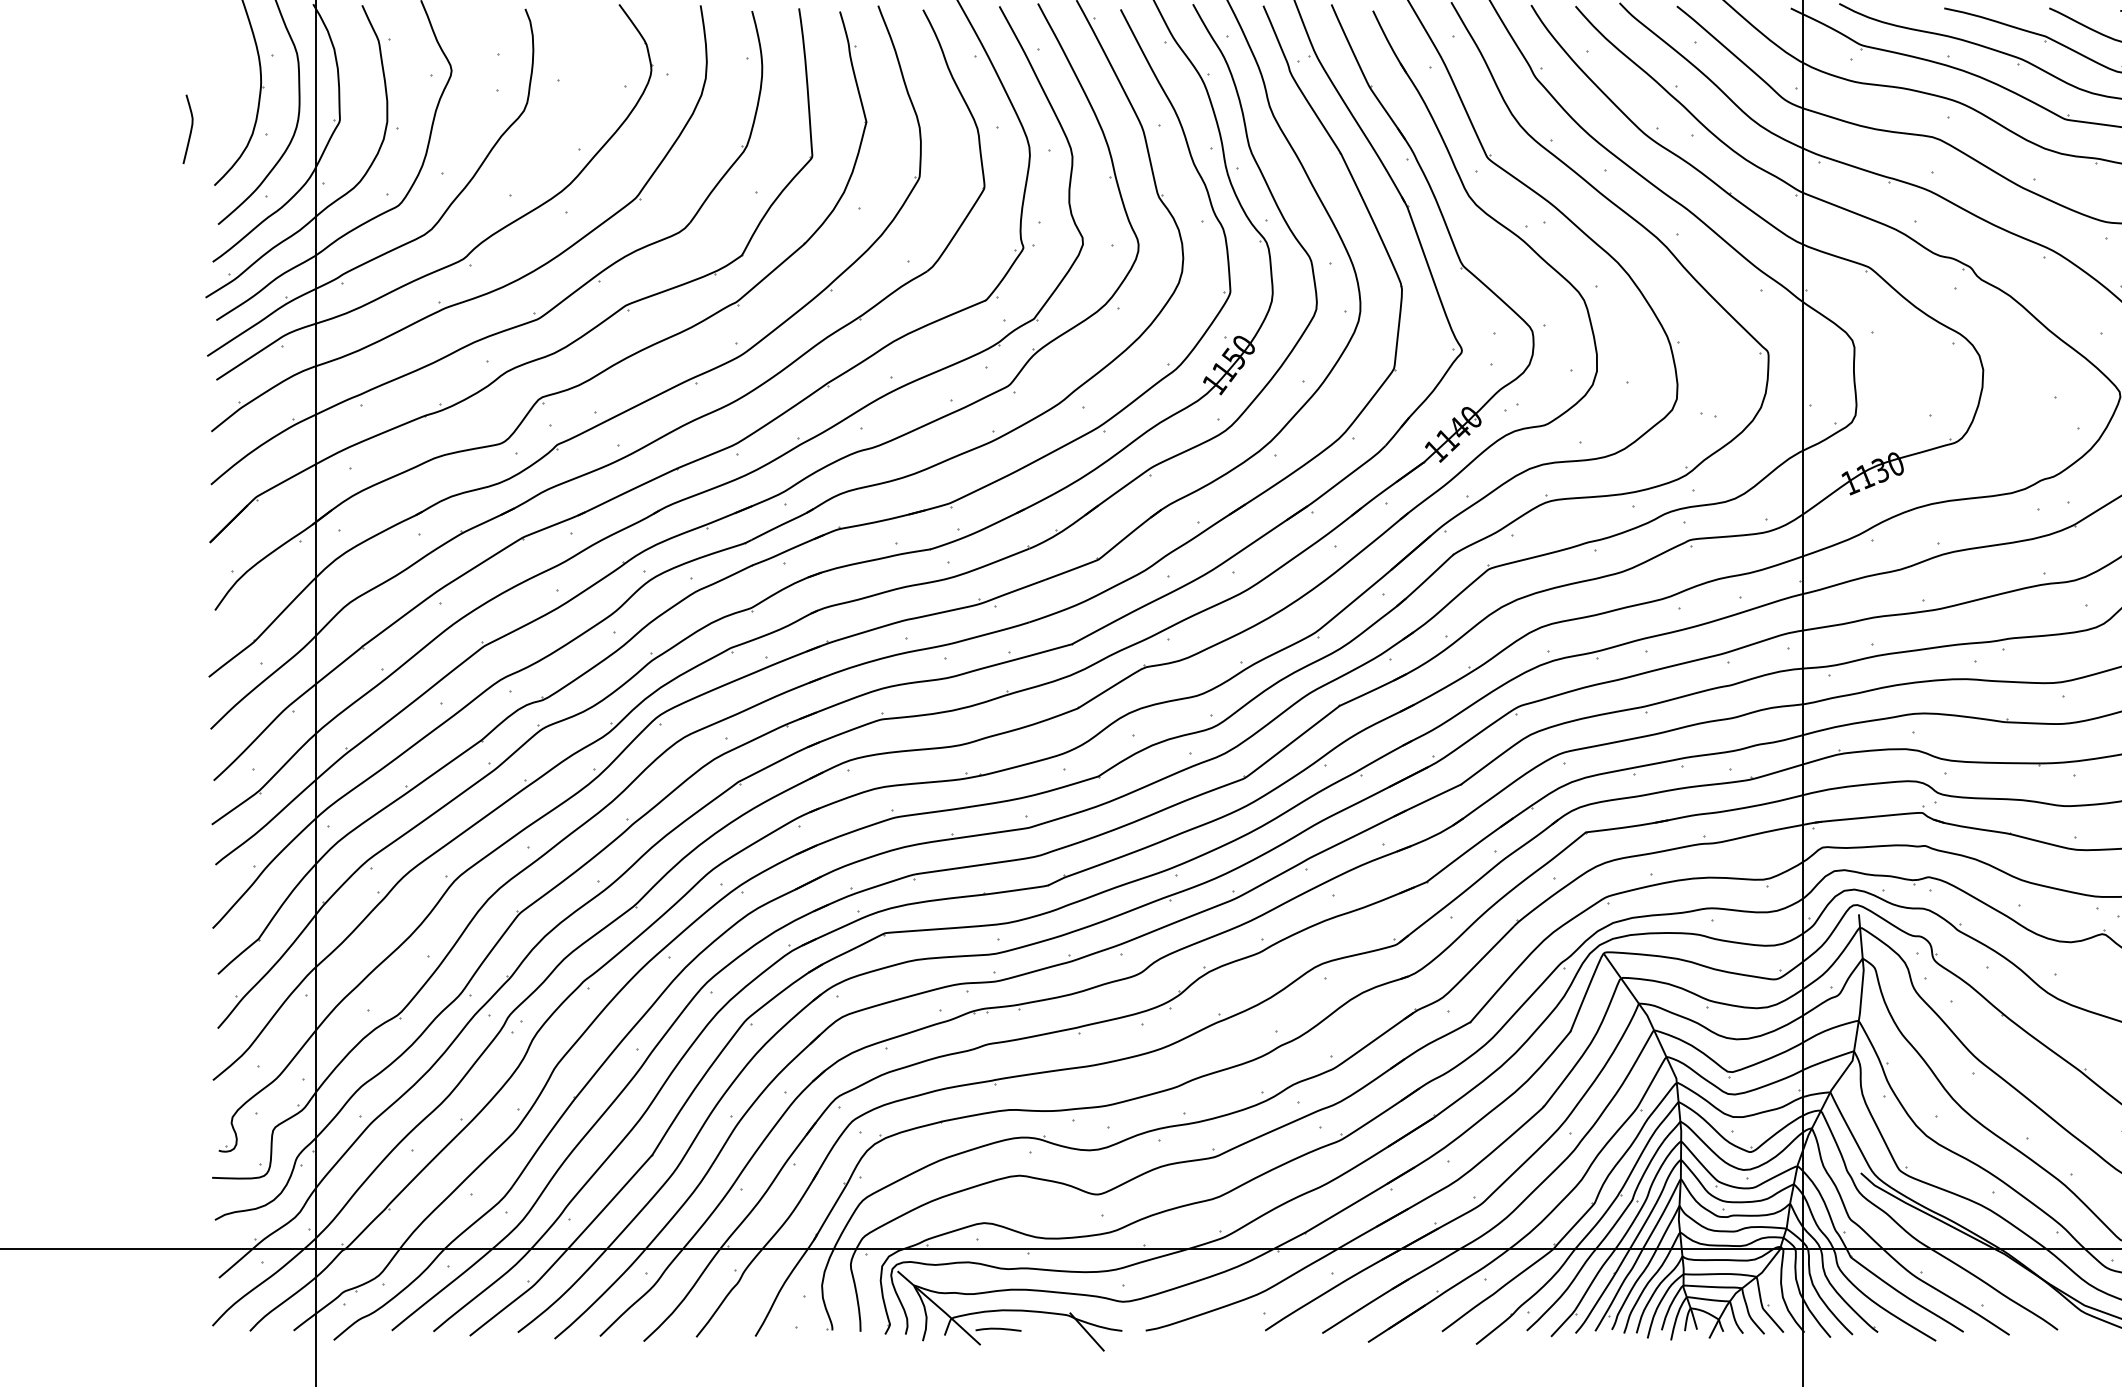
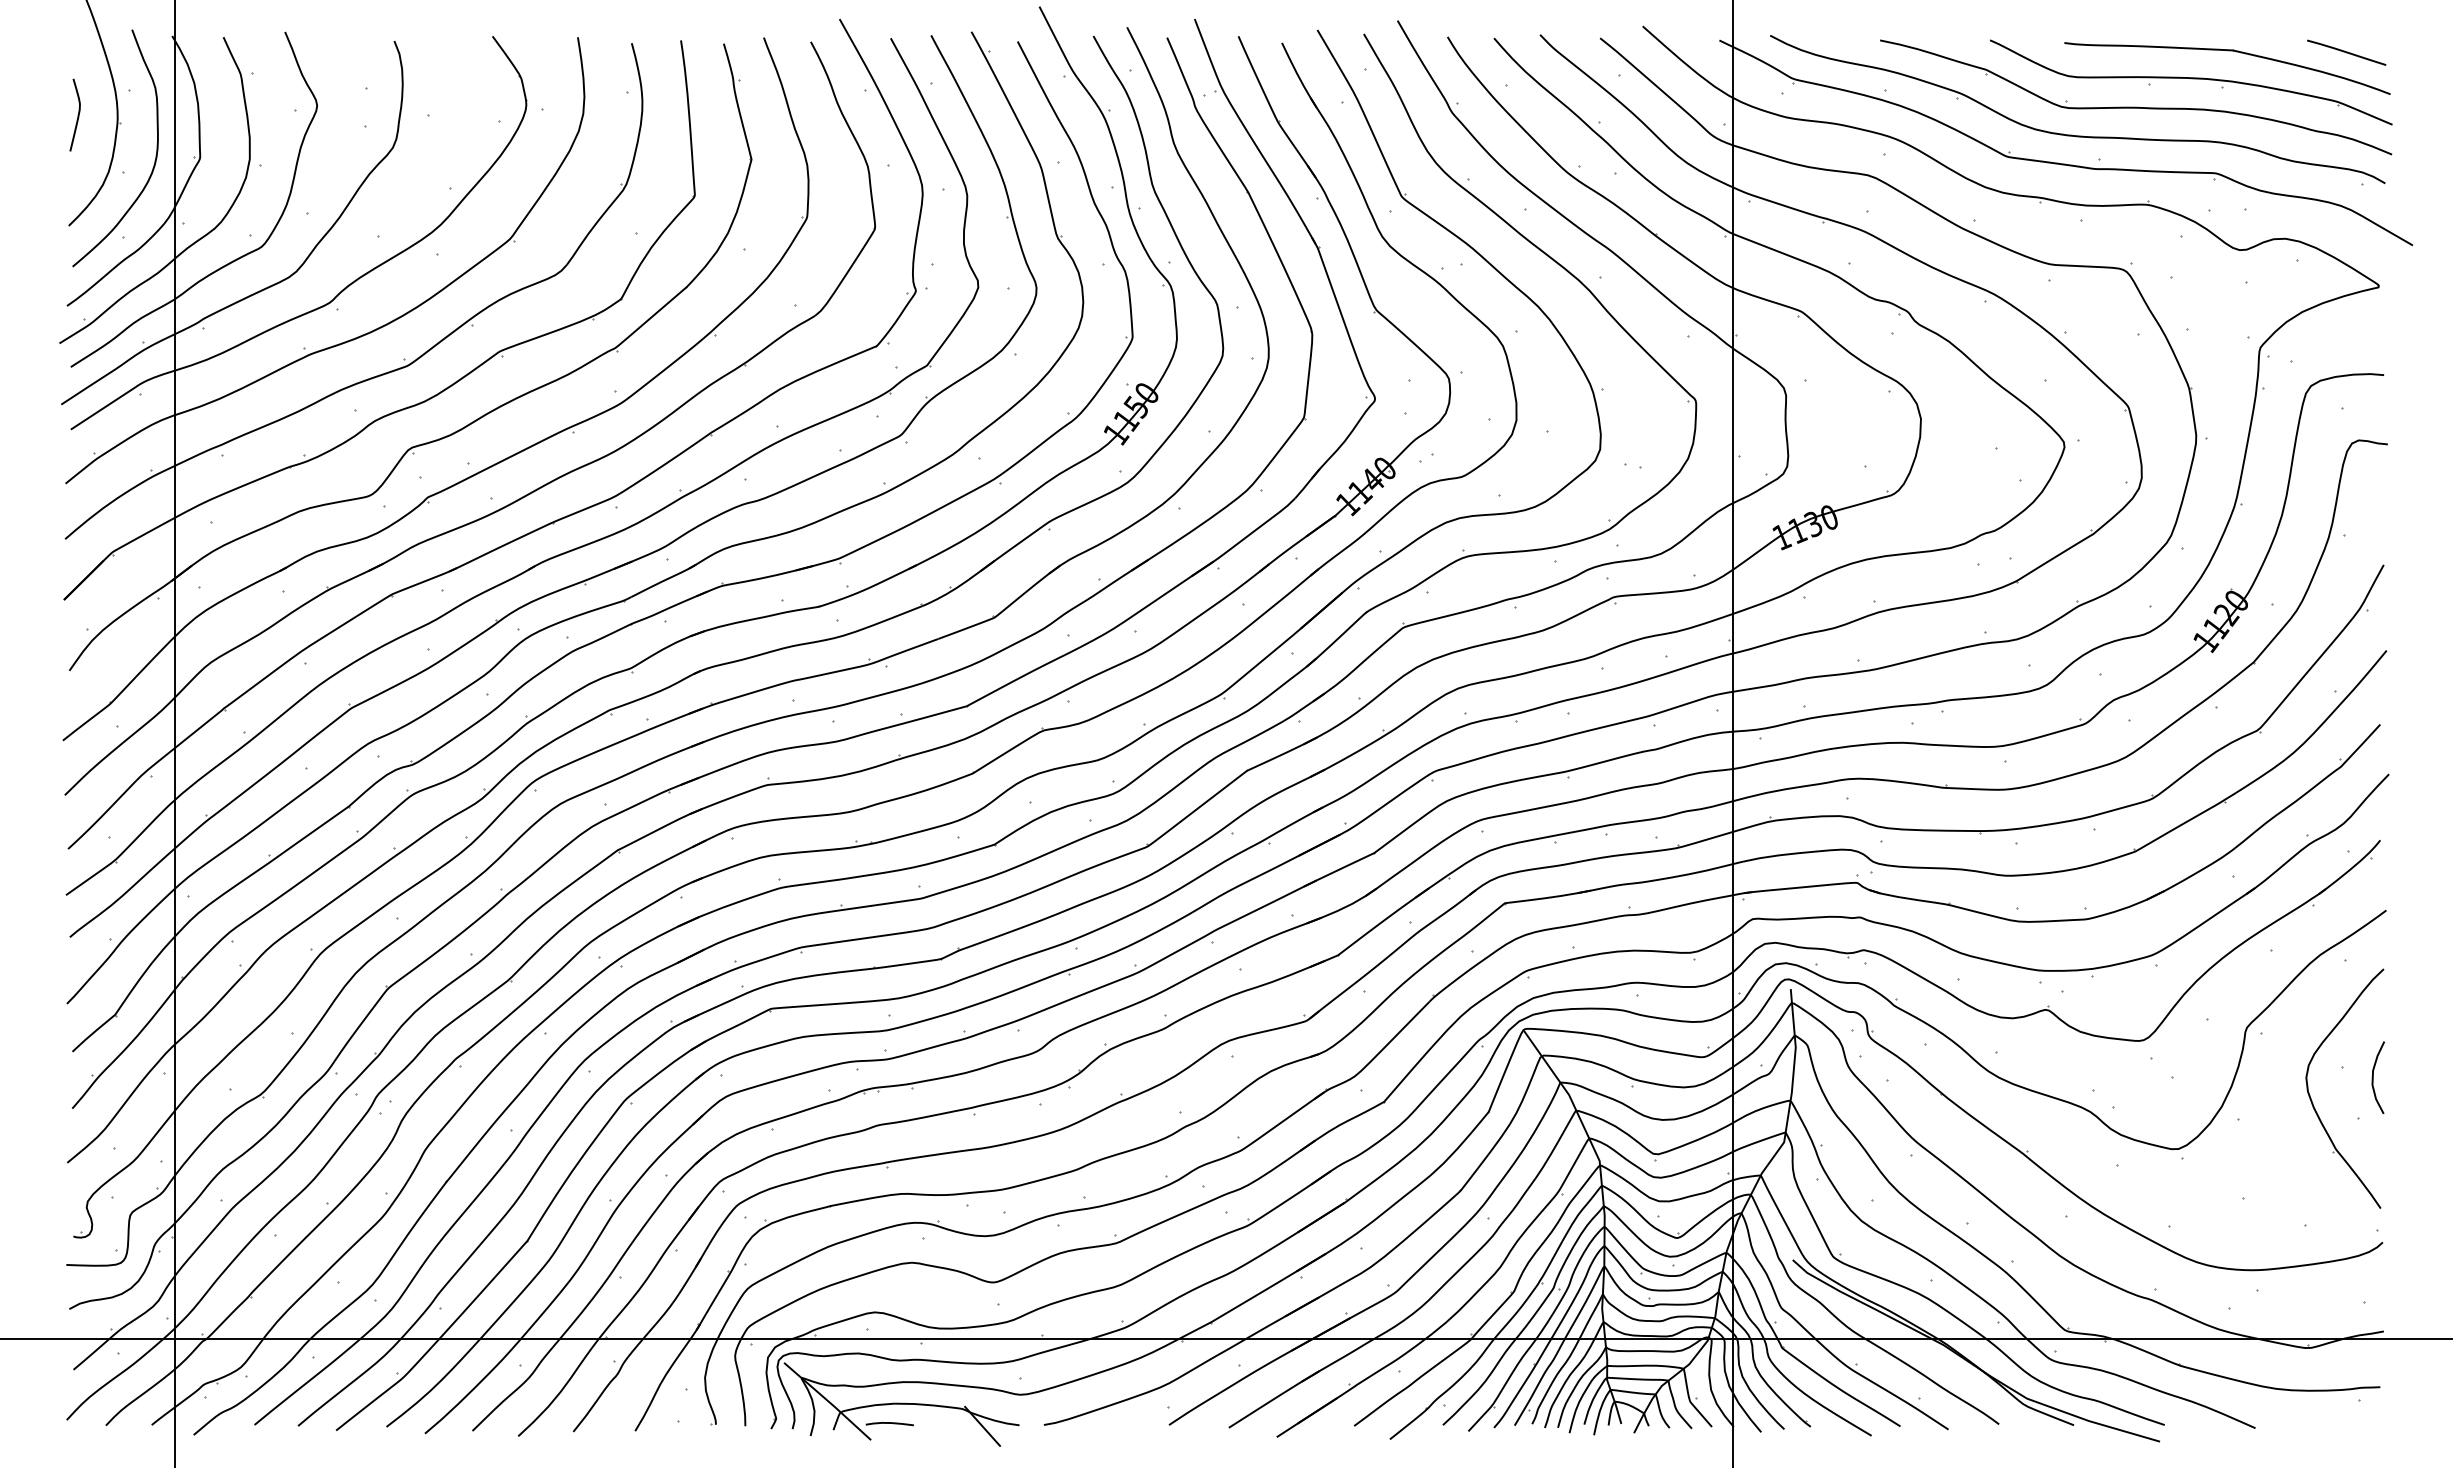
curve: (190, 128) -> (77, 114), moved

